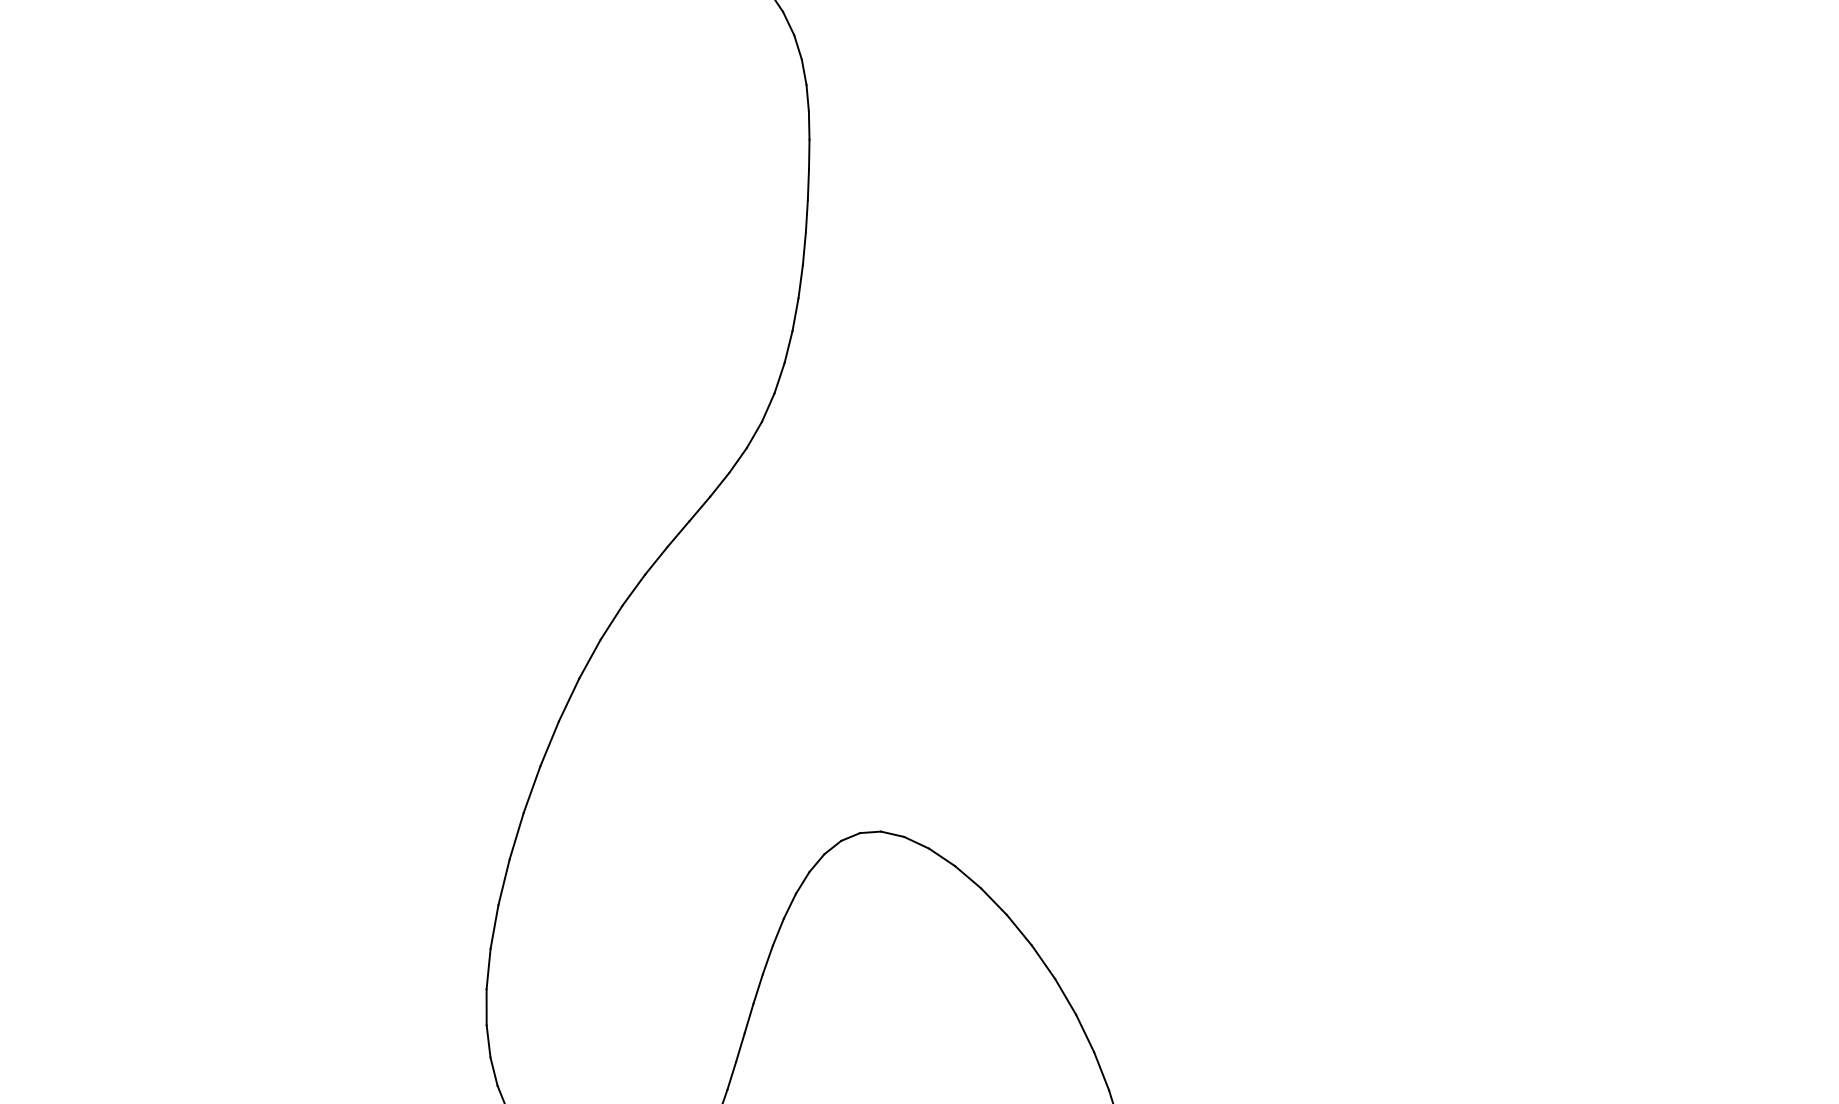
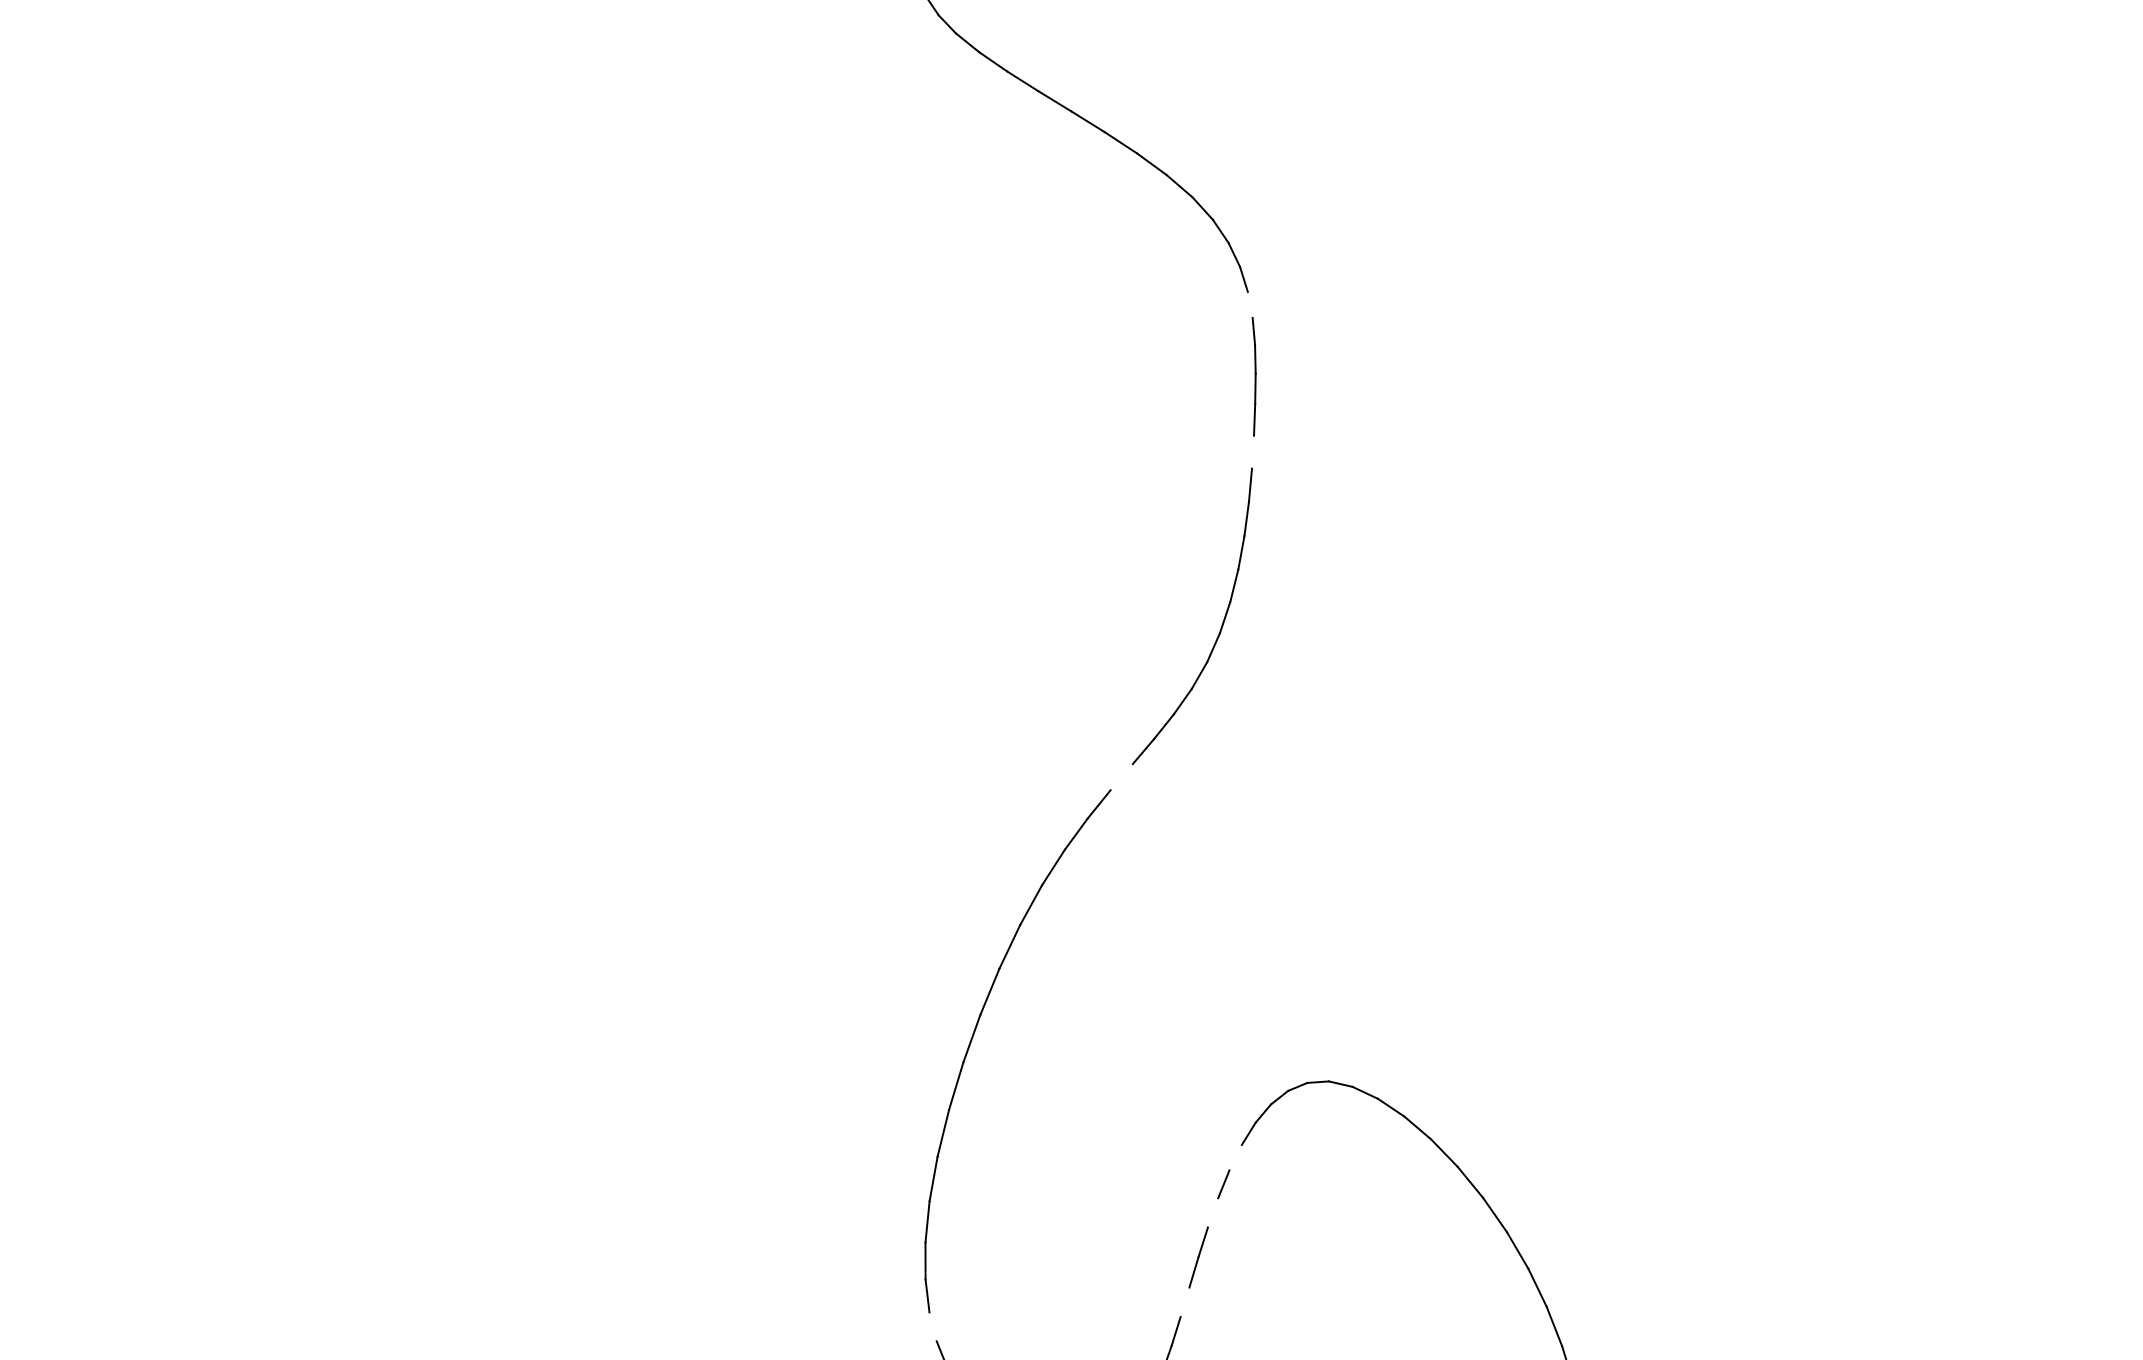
line: (803, 71) -> (1249, 304), removed
line: (807, 215) -> (1253, 451), removed
line: (678, 534) -> (1121, 777), removed
line: (789, 906) -> (1235, 1157), removed
line: (767, 959) -> (1212, 1212), removed
line: (739, 1047) -> (1184, 1302), removed
line: (493, 1071) -> (932, 1326), removed

